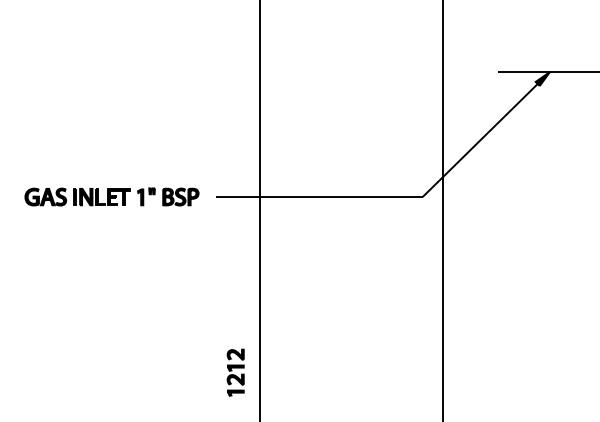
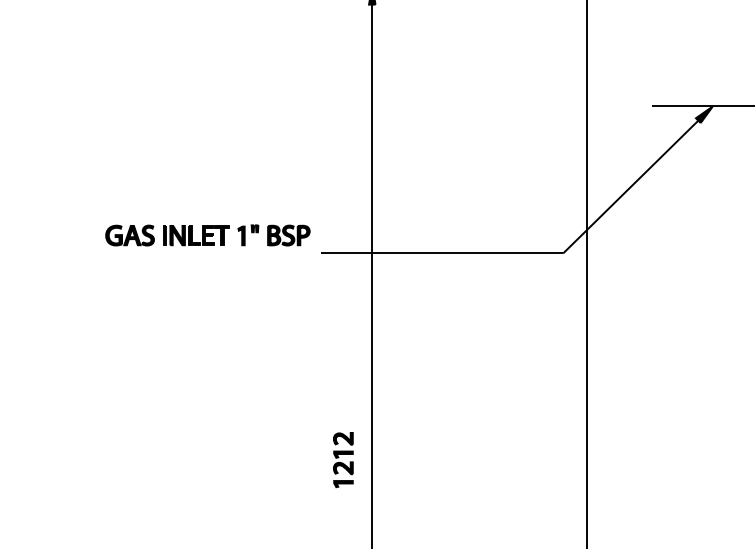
part: (111, 197) -> (207, 235), moved

